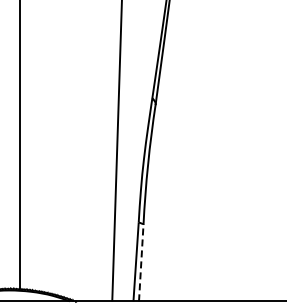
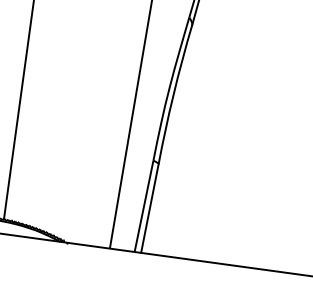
line: (141, 262) -> (150, 207), dashed -> solid

